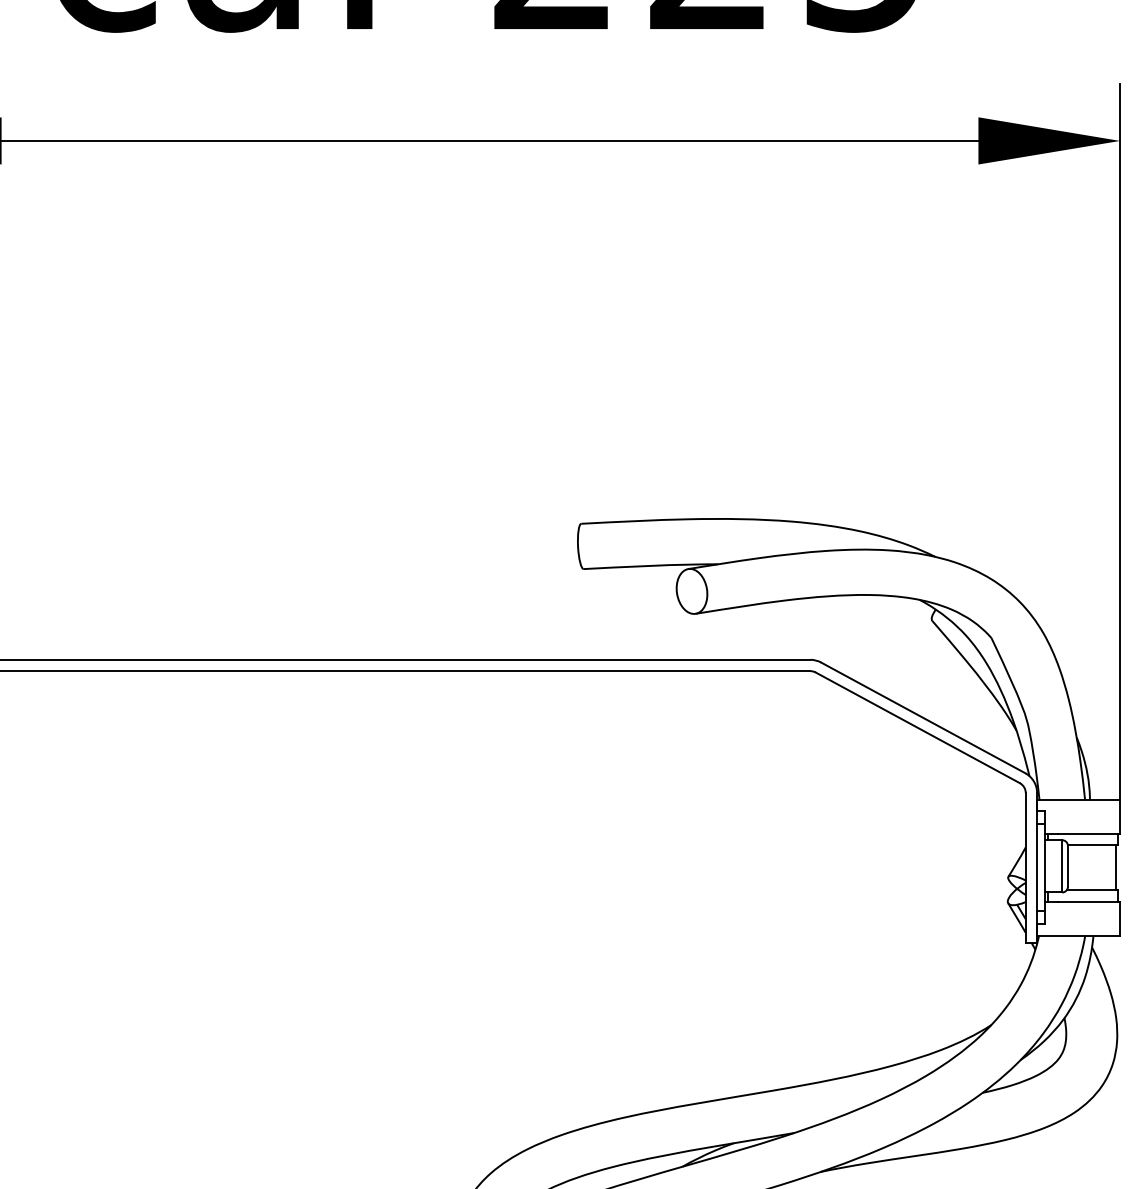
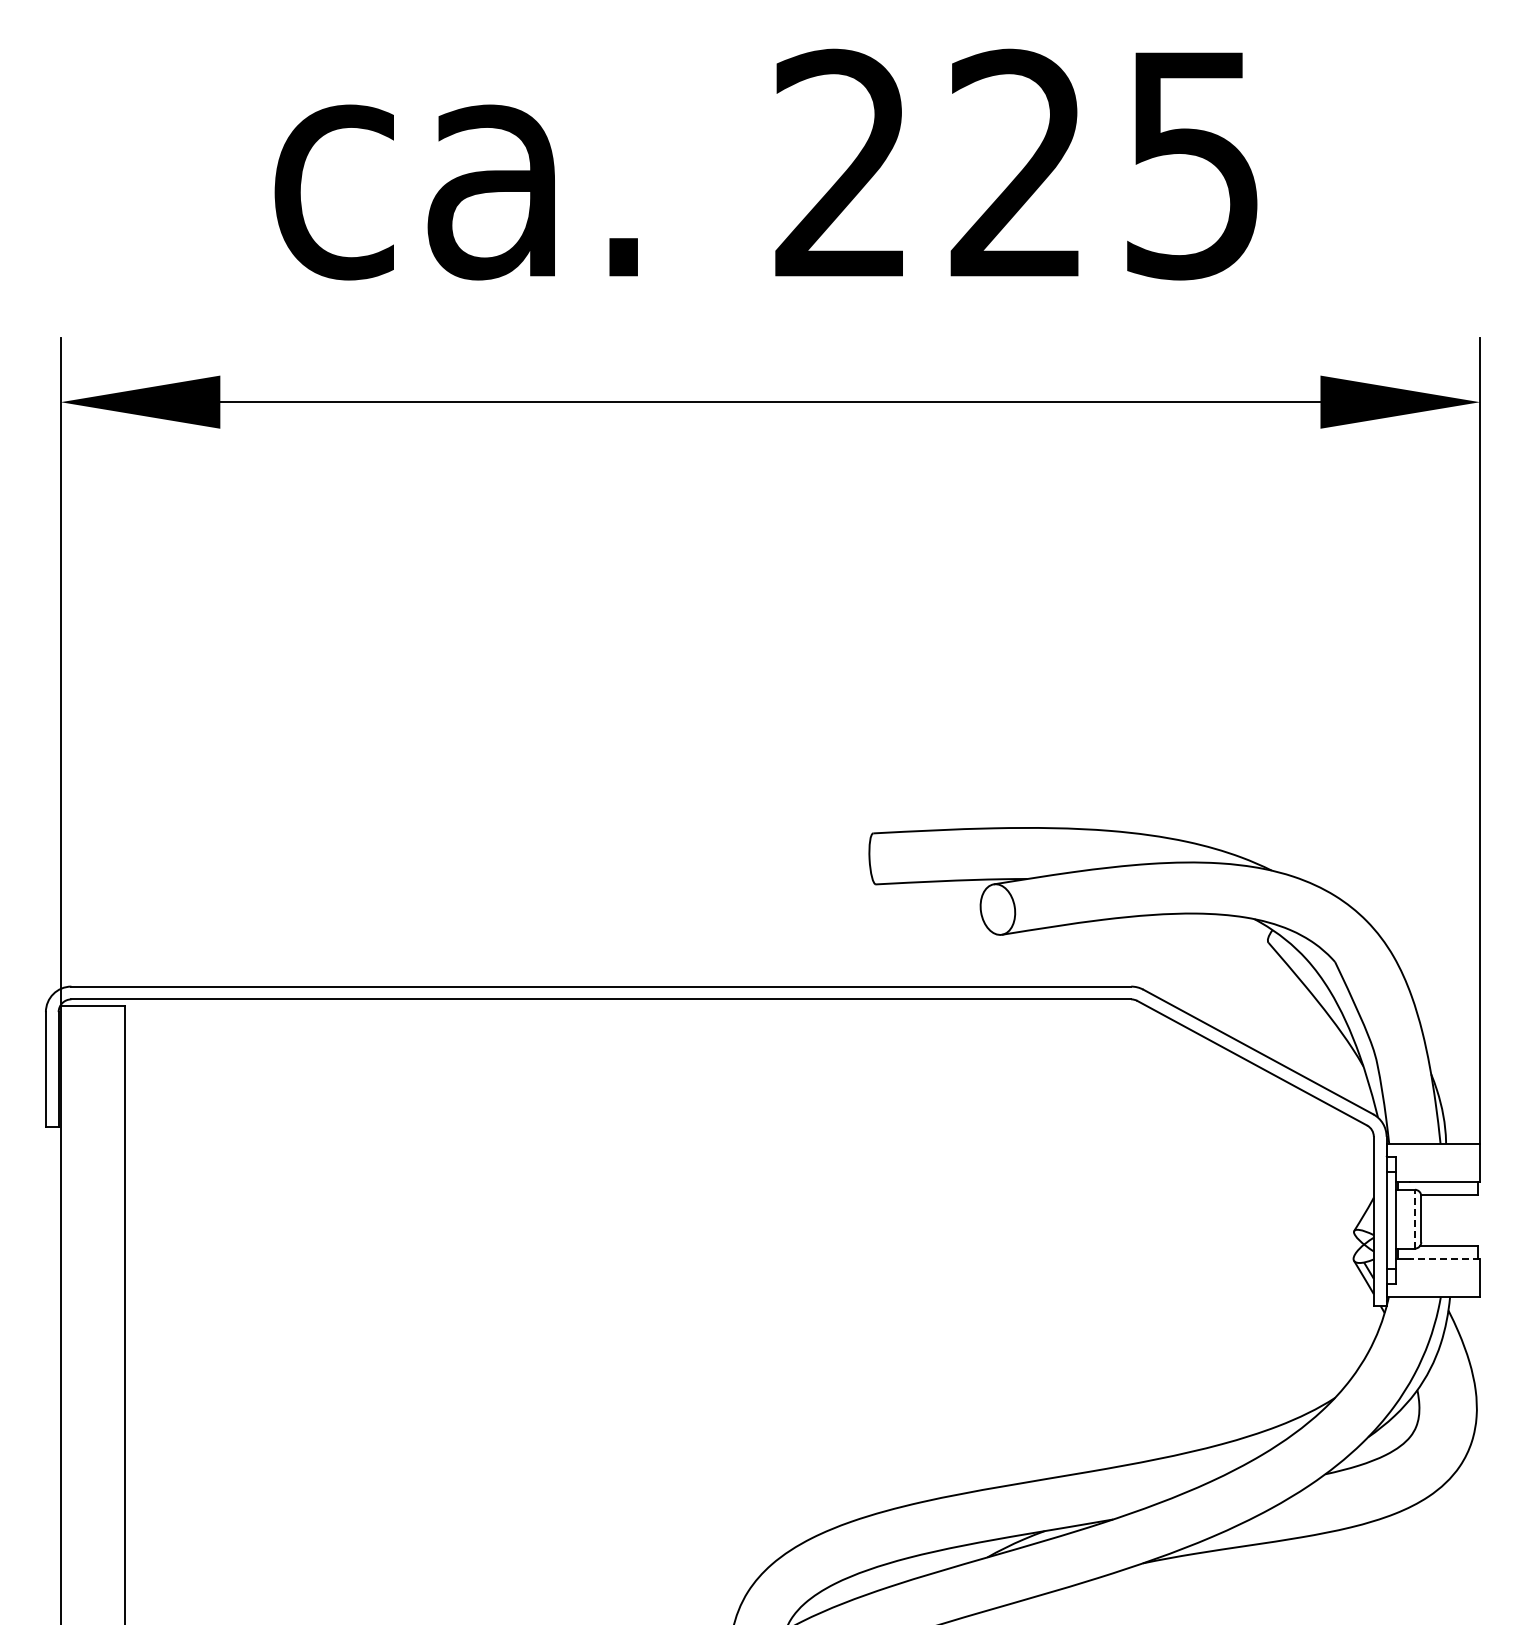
line: (1061, 865) -> (1414, 1218), solid -> dashed
line: (1116, 867) -> (1475, 1220), removed
line: (1089, 901) -> (1445, 1258), solid -> dashed

